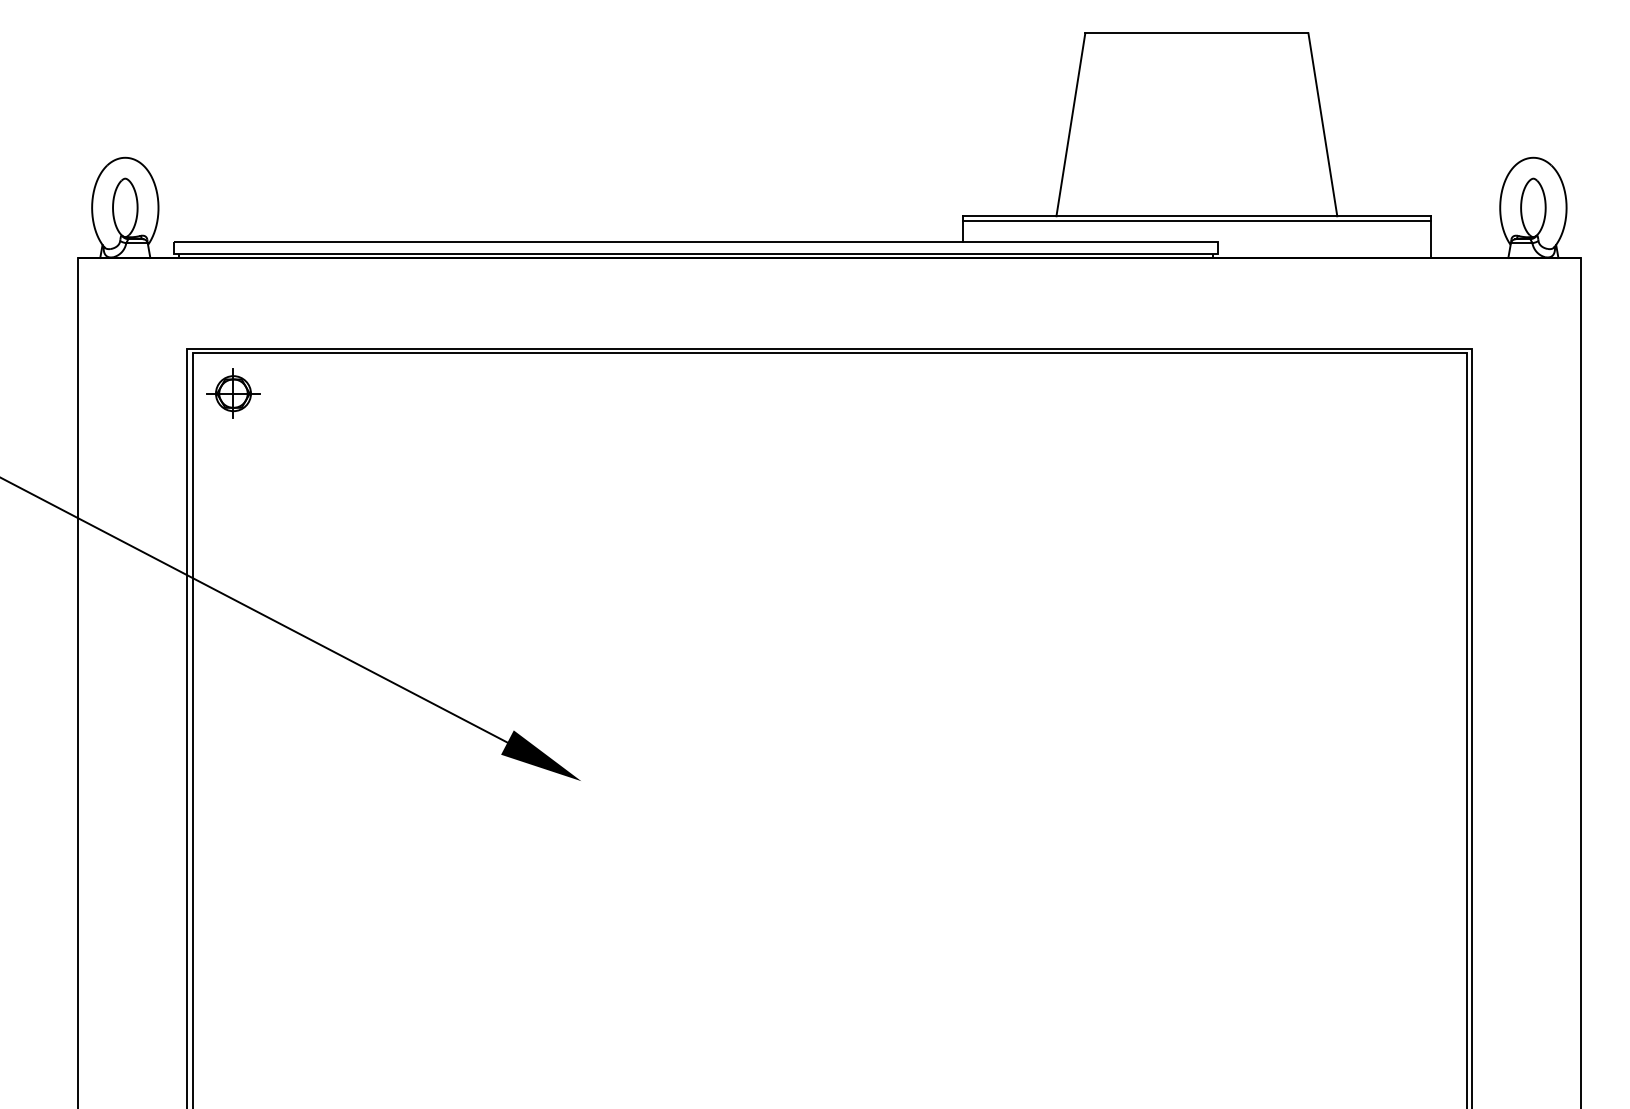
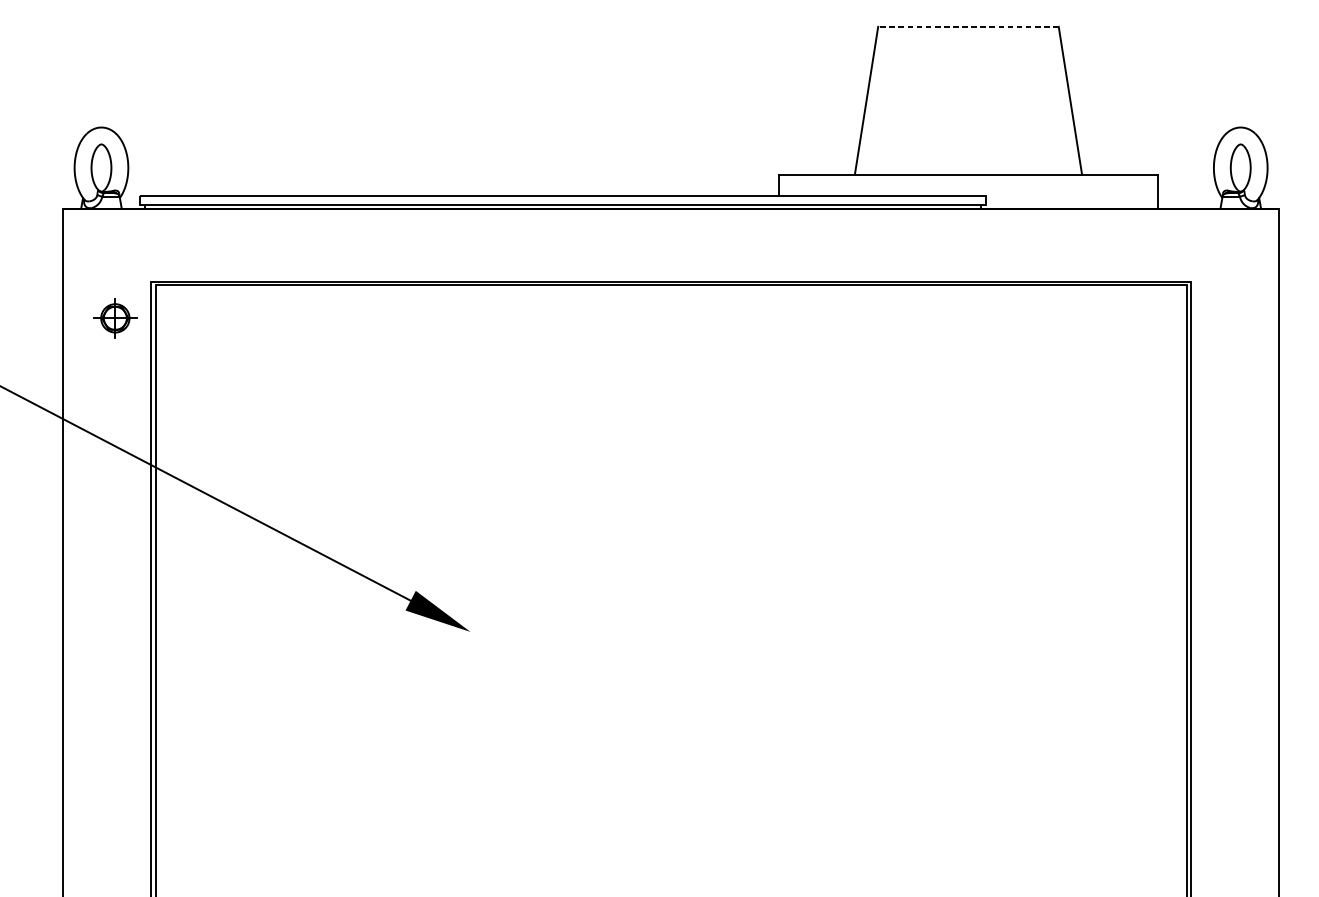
line: (1196, 33) -> (968, 26), solid -> dashed
line: (1196, 221) -> (968, 179), removed
part: (233, 393) -> (115, 318), moved

